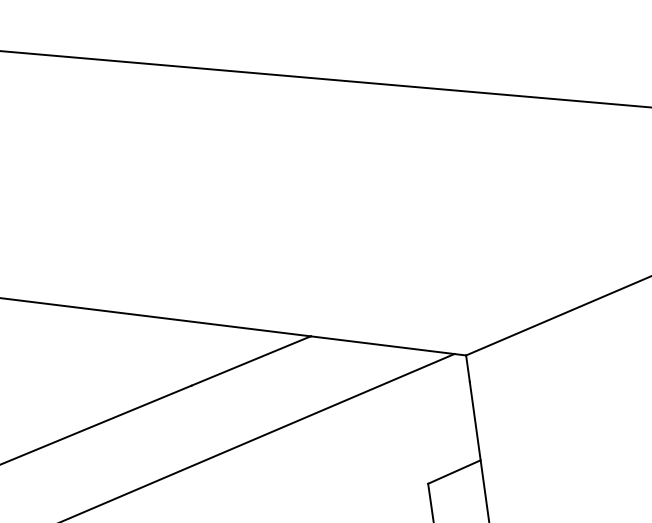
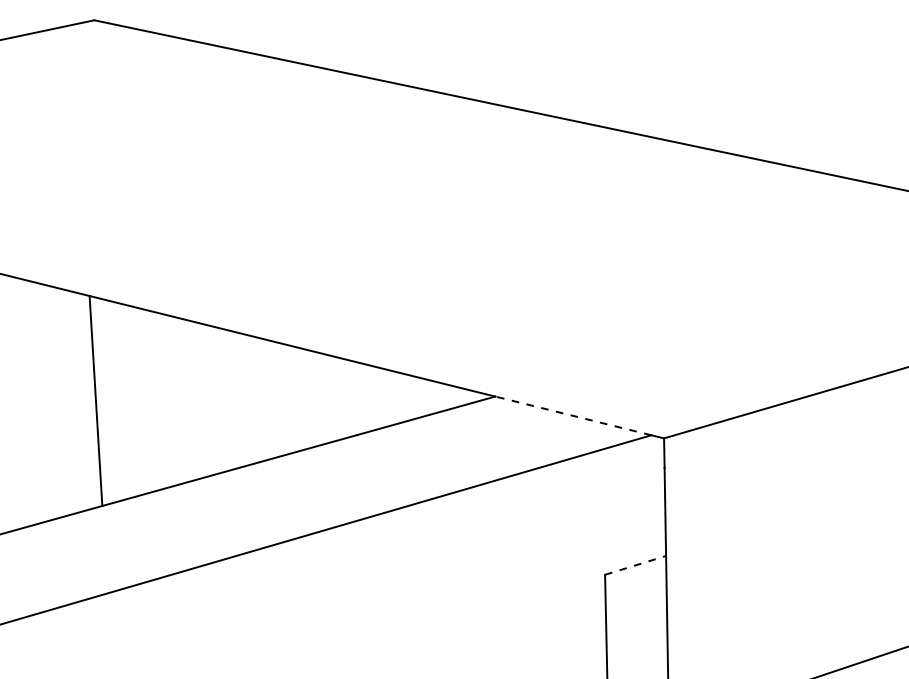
line: (381, 344) -> (572, 415), solid -> dashed
line: (454, 472) -> (635, 565), solid -> dashed

